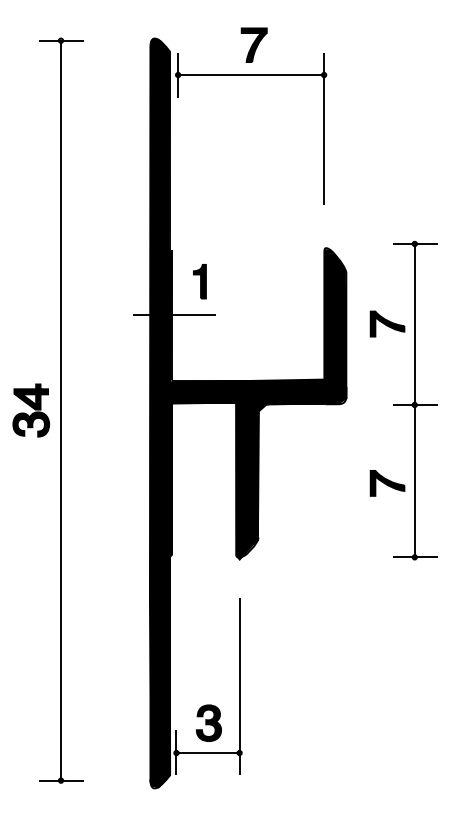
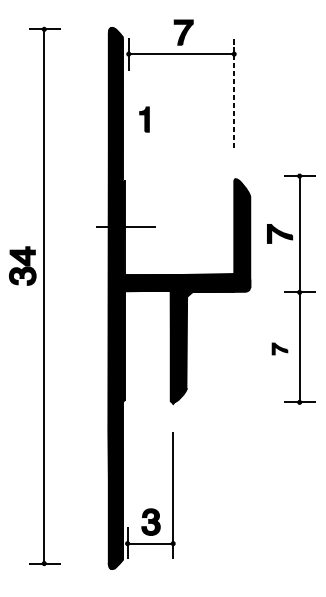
line: (324, 129) -> (234, 93), solid -> dashed
part: (199, 281) -> (144, 119), moved
part: (30, 410) -> (22, 266), moved
part: (387, 483) -> (279, 349), size x0.6

